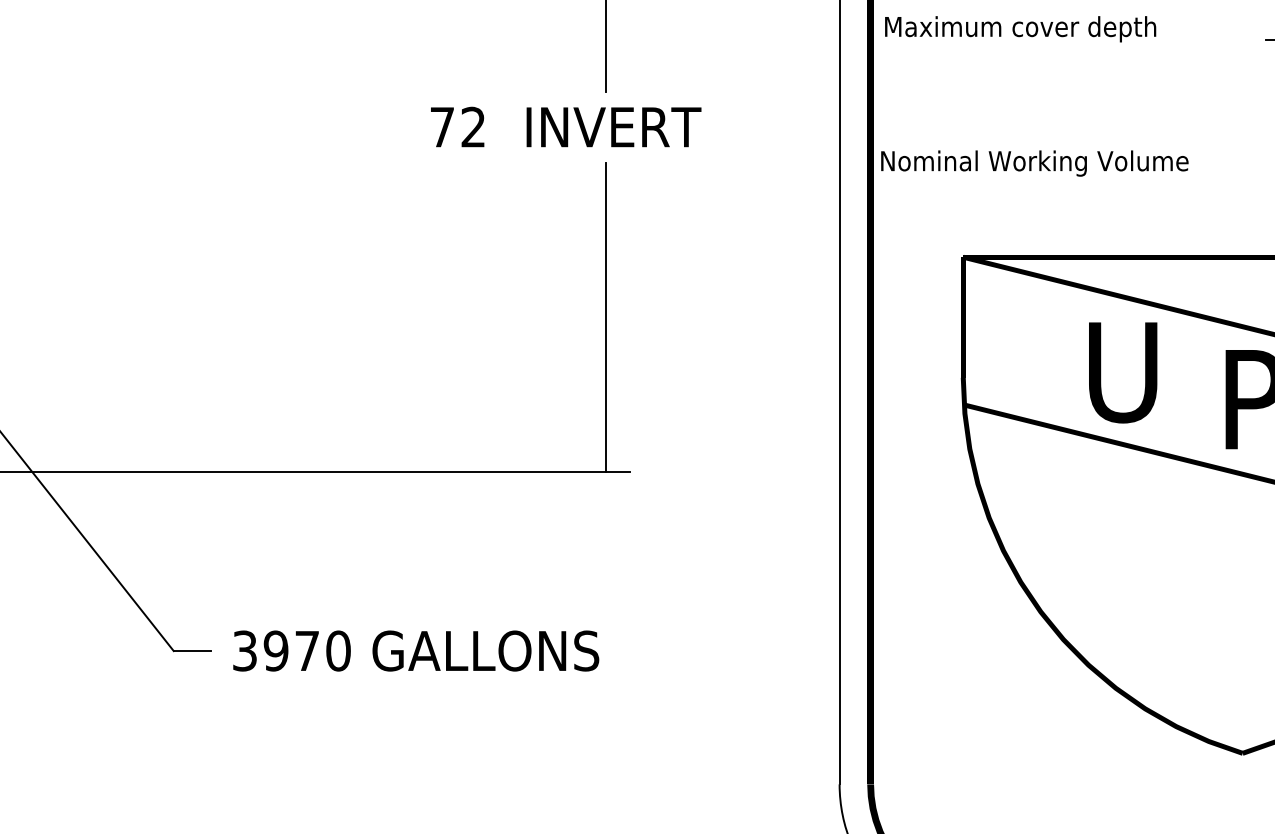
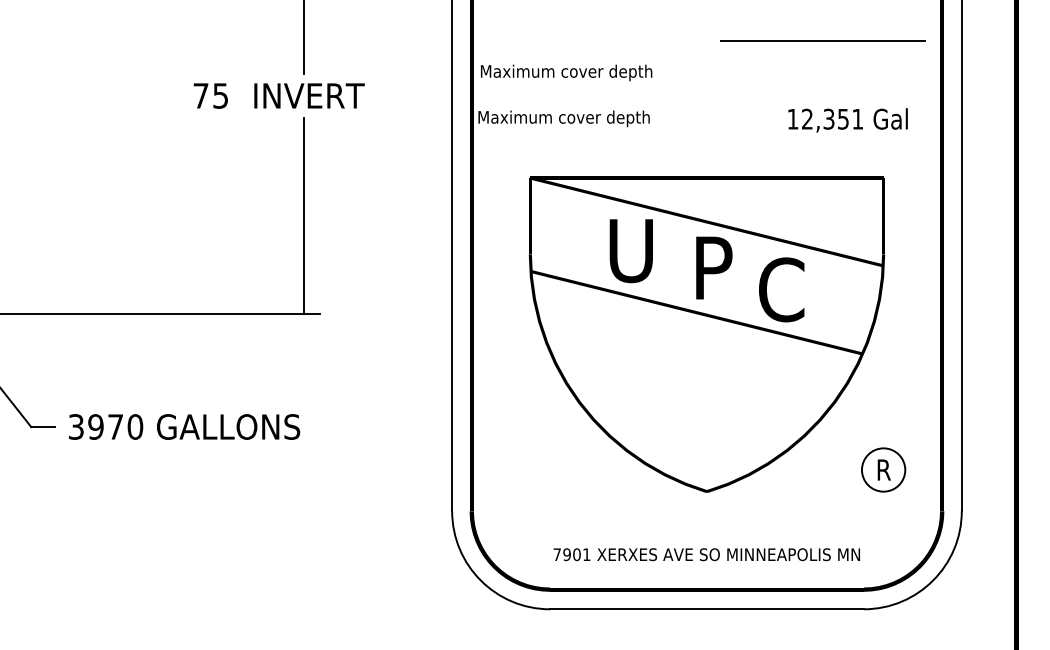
text: (1020, 28) -> (566, 72), moved
text: (473, 126) -> (220, 95), 72 -> 75
text: (1036, 162) -> (576, 118), Nominal Working Volume -> Maximum cover depth

